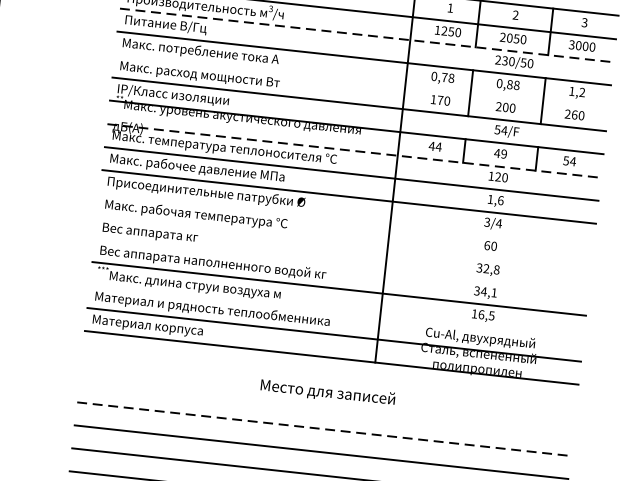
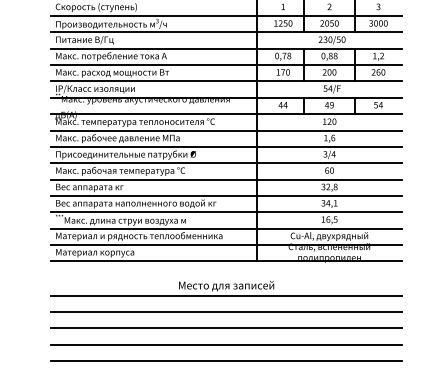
line: (368, 35) -> (227, 32), dashed -> solid
line: (361, 82) -> (226, 65), added
line: (355, 151) -> (227, 114), dashed -> solid
line: (346, 220) -> (226, 163), added
line: (344, 242) -> (226, 179), added
line: (341, 265) -> (226, 195), added
line: (336, 311) -> (226, 228), added
line: (326, 406) -> (226, 295), added
line: (325, 428) -> (227, 311), dashed -> solid

